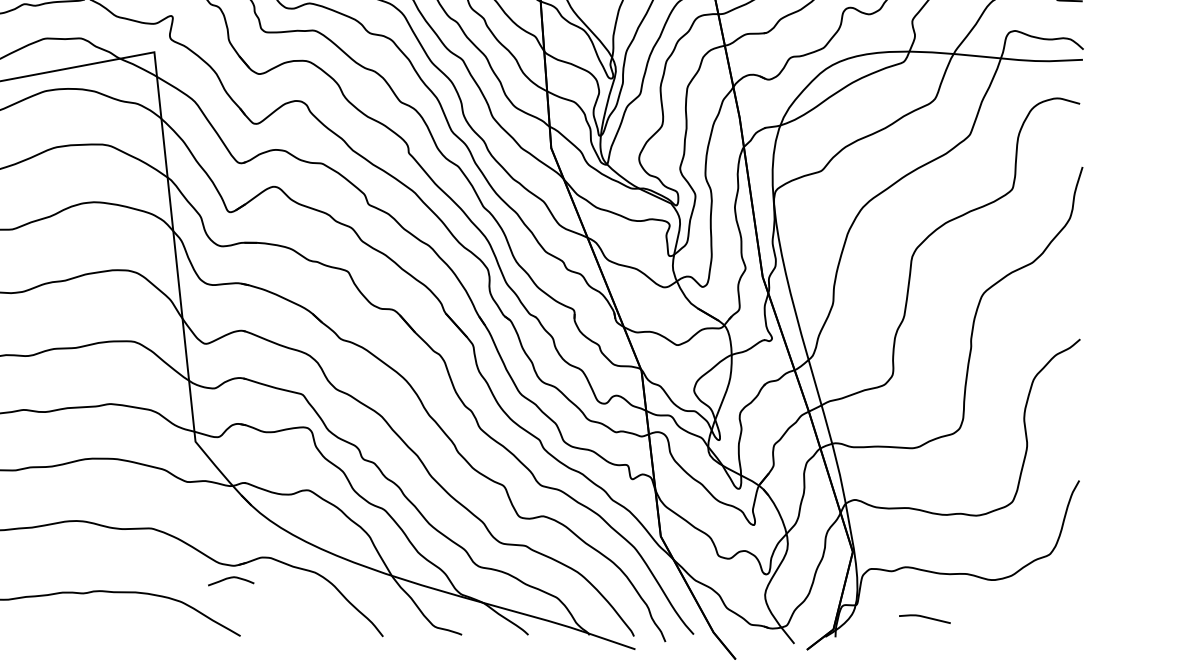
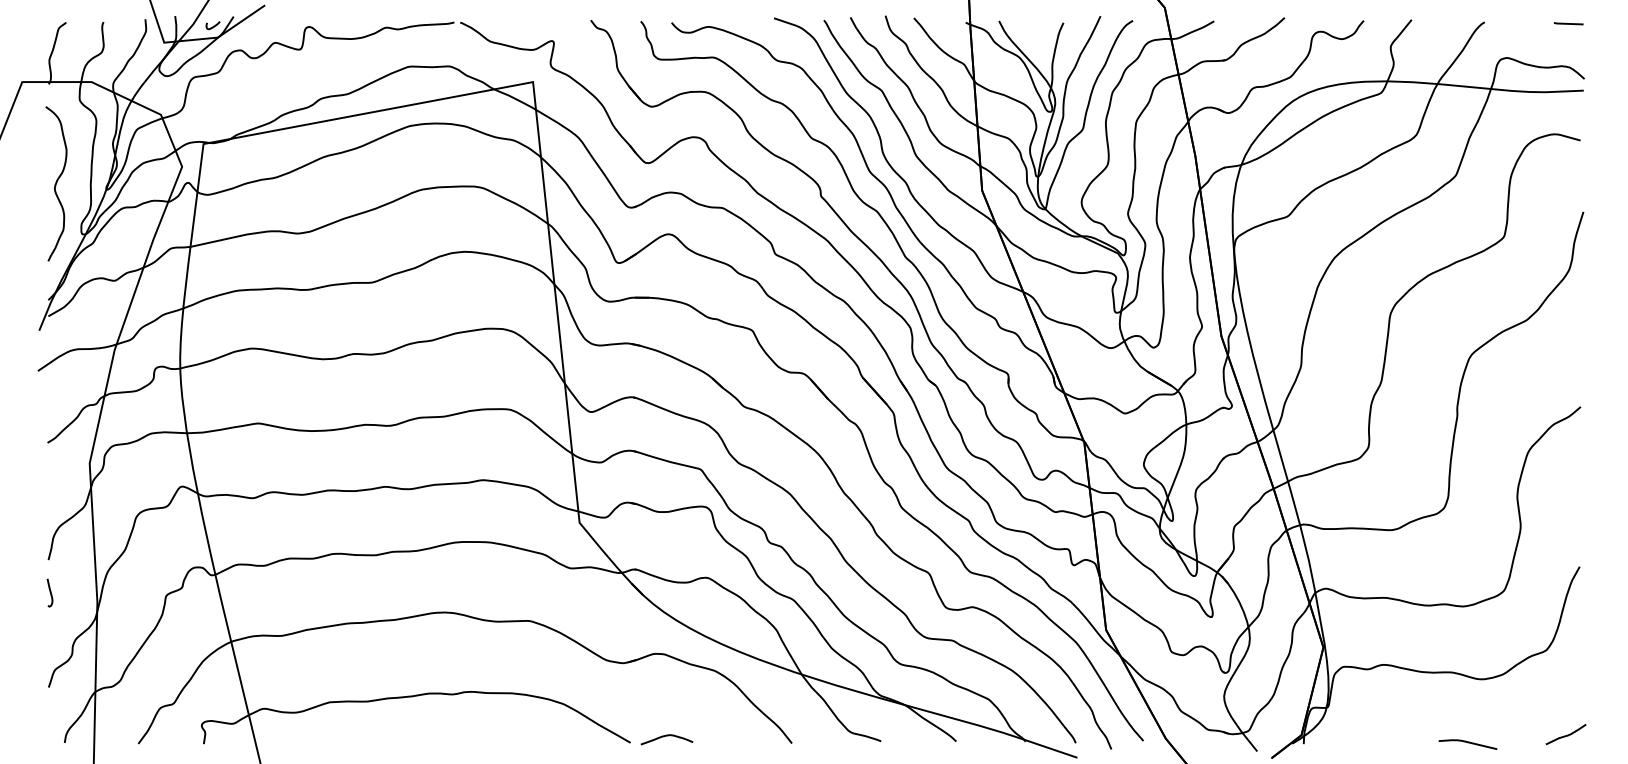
curve: (230, 578) -> (666, 736), moved
line: (924, 618) -> (1467, 743), moved
curve: (1066, 629) -> (1565, 735), added

